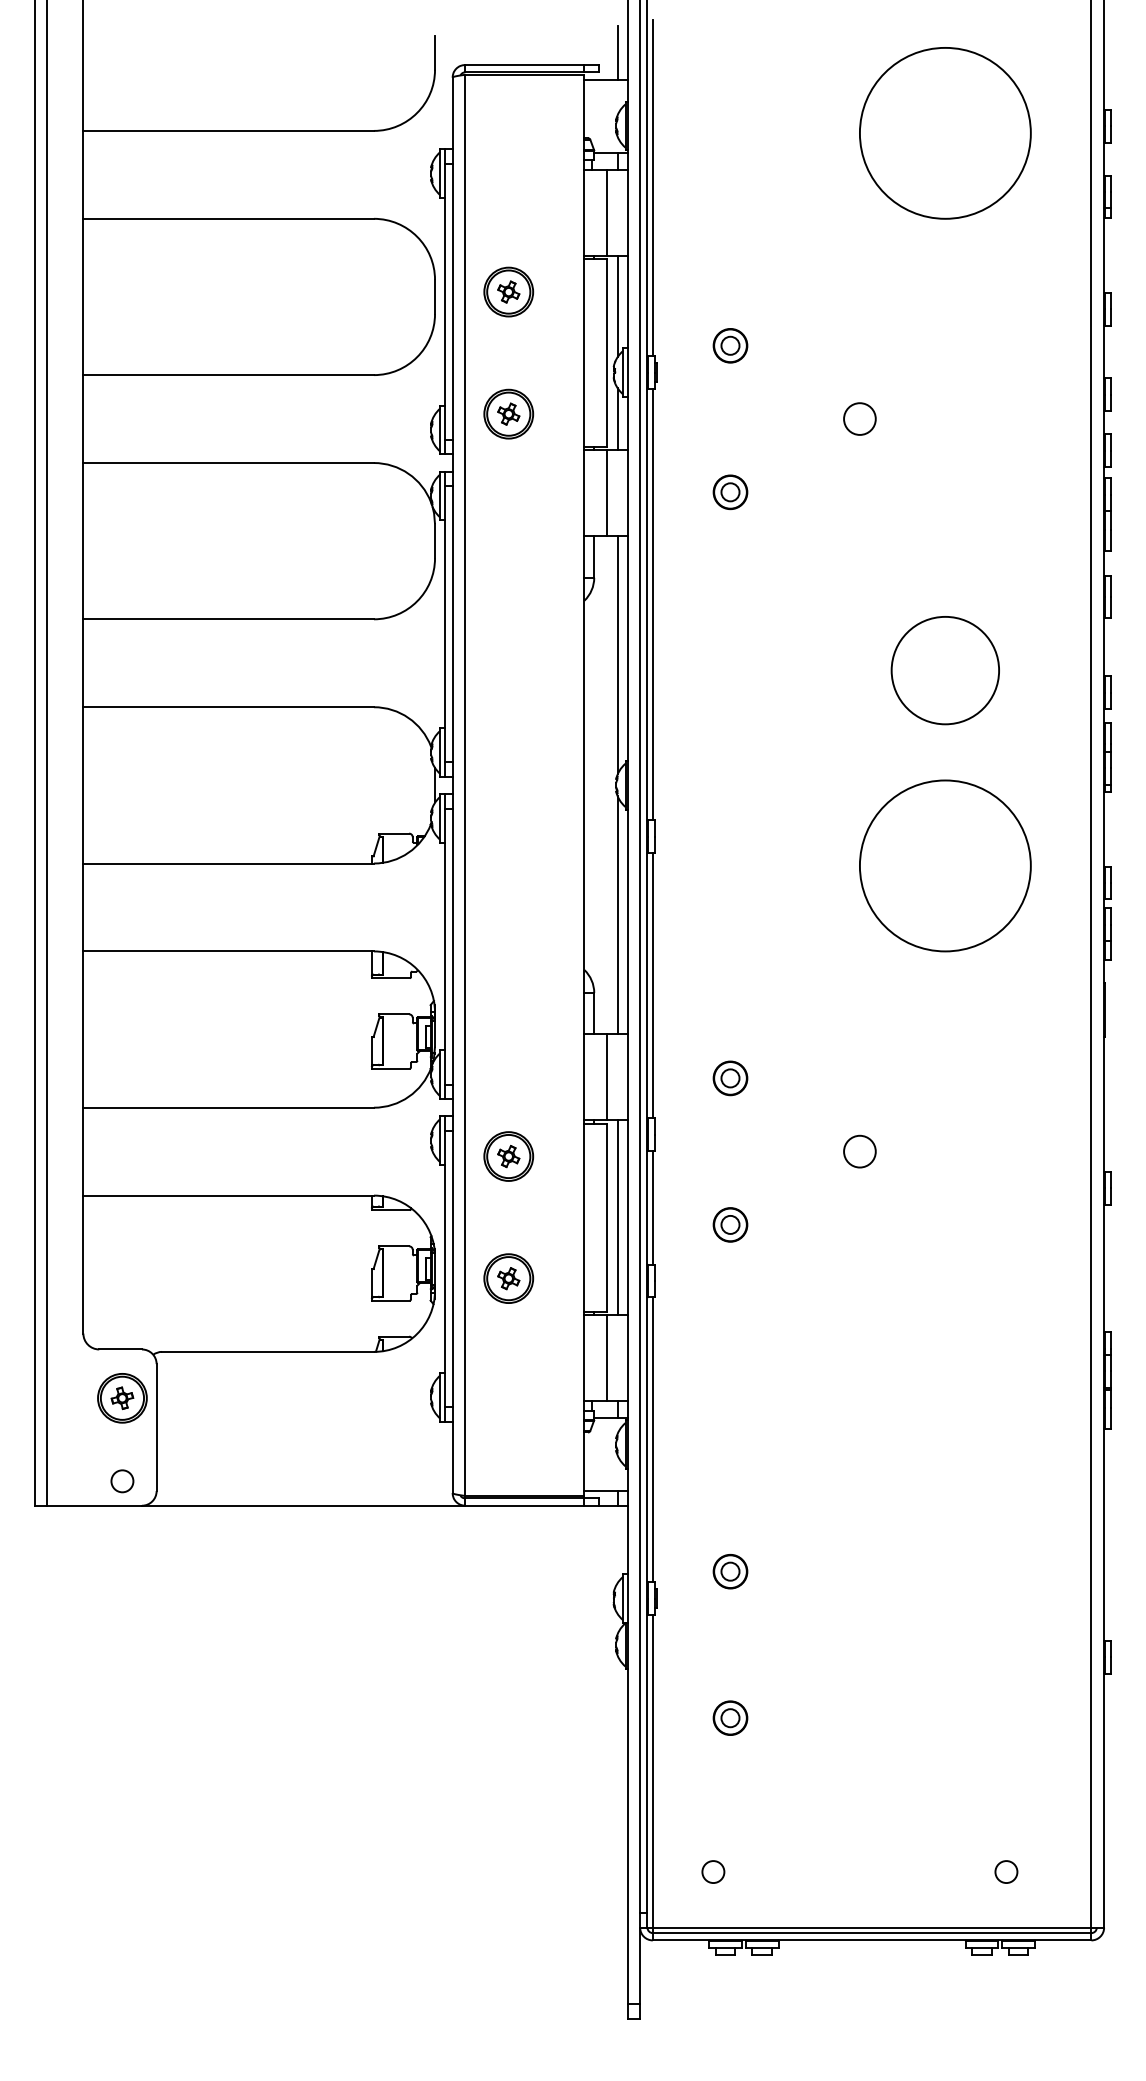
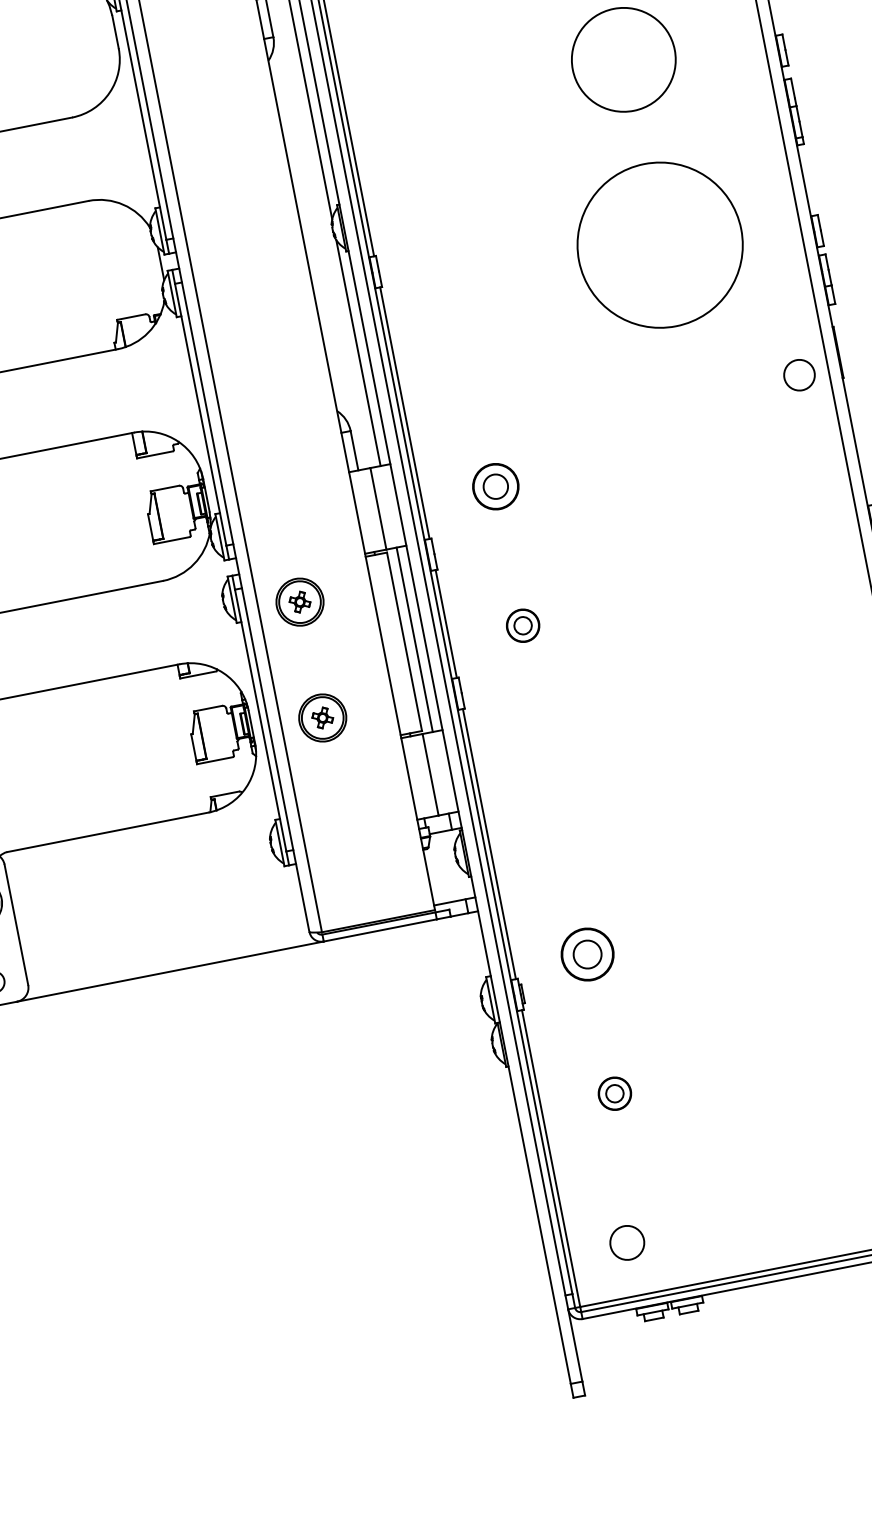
part: (730, 1078) -> (495, 486), size x1.4
circle: (859, 1151) -> (799, 375), moved
part: (730, 1571) -> (587, 954), size x1.6
circle: (713, 1871) -> (627, 1242), size x1.6

